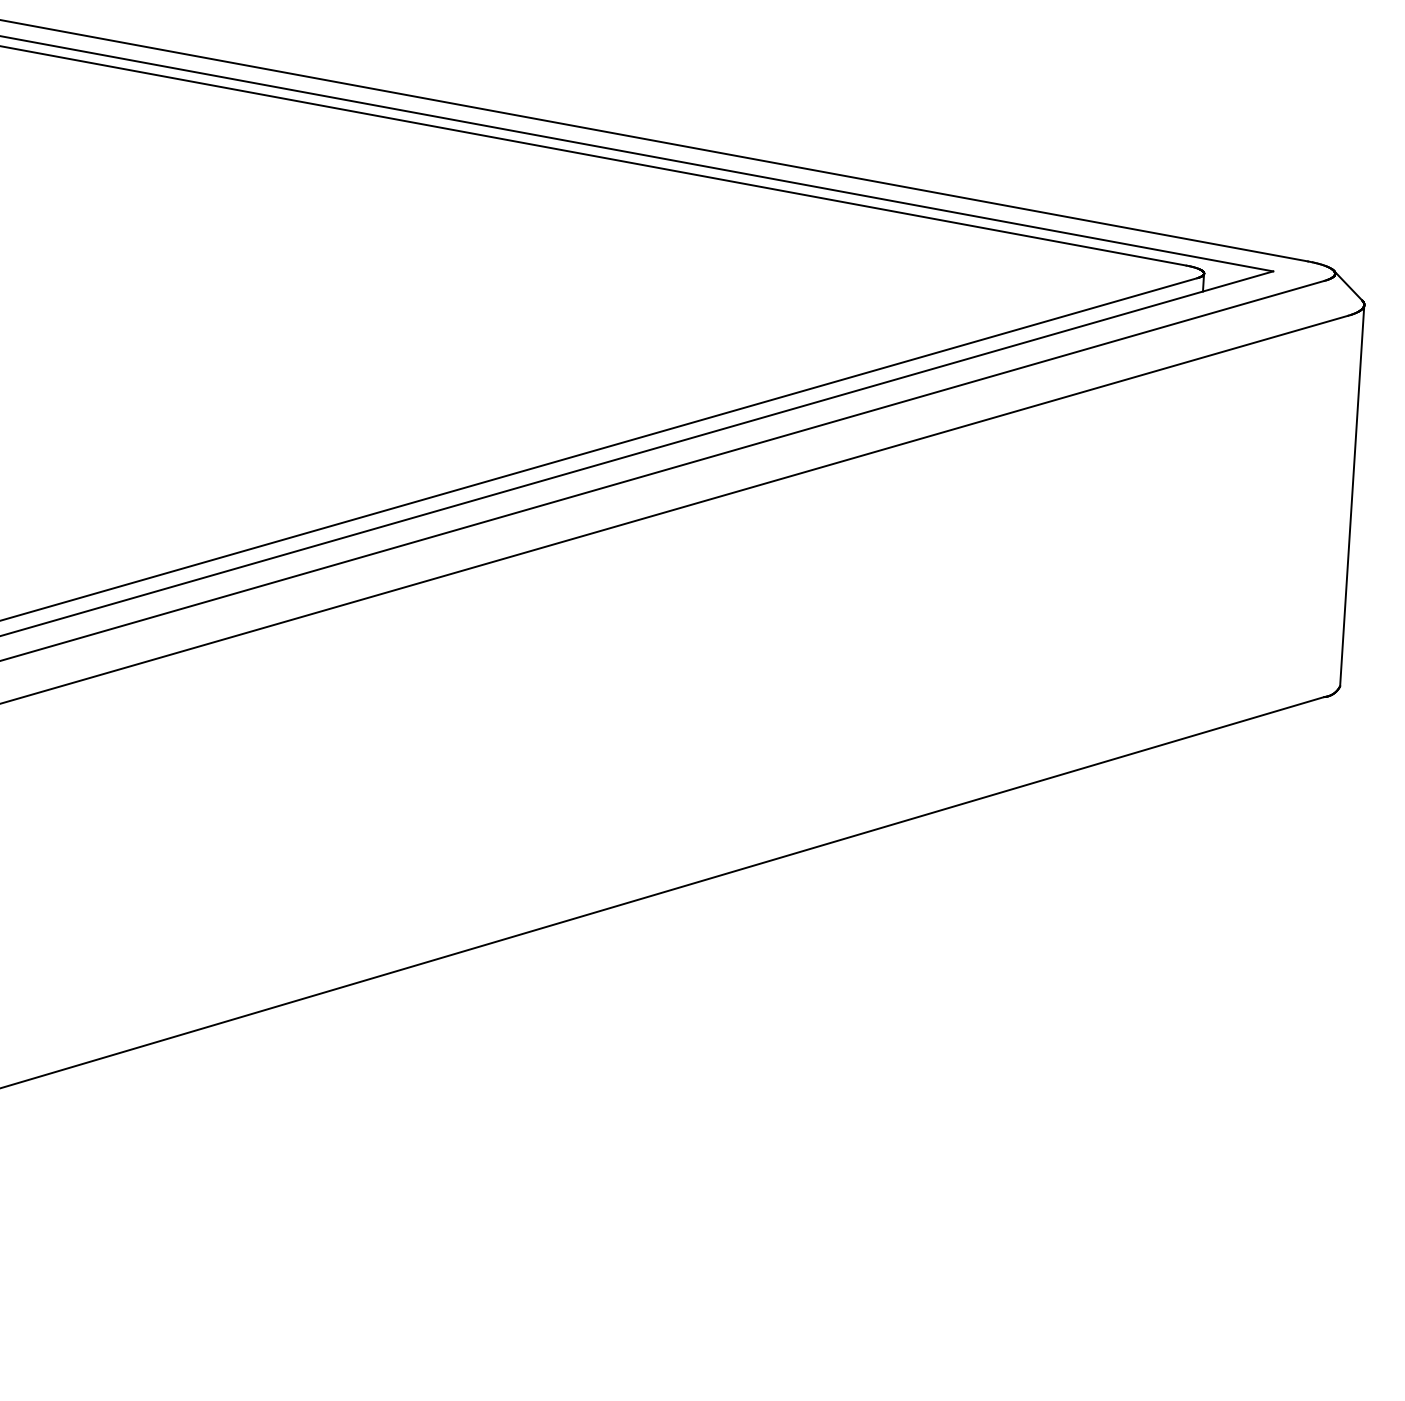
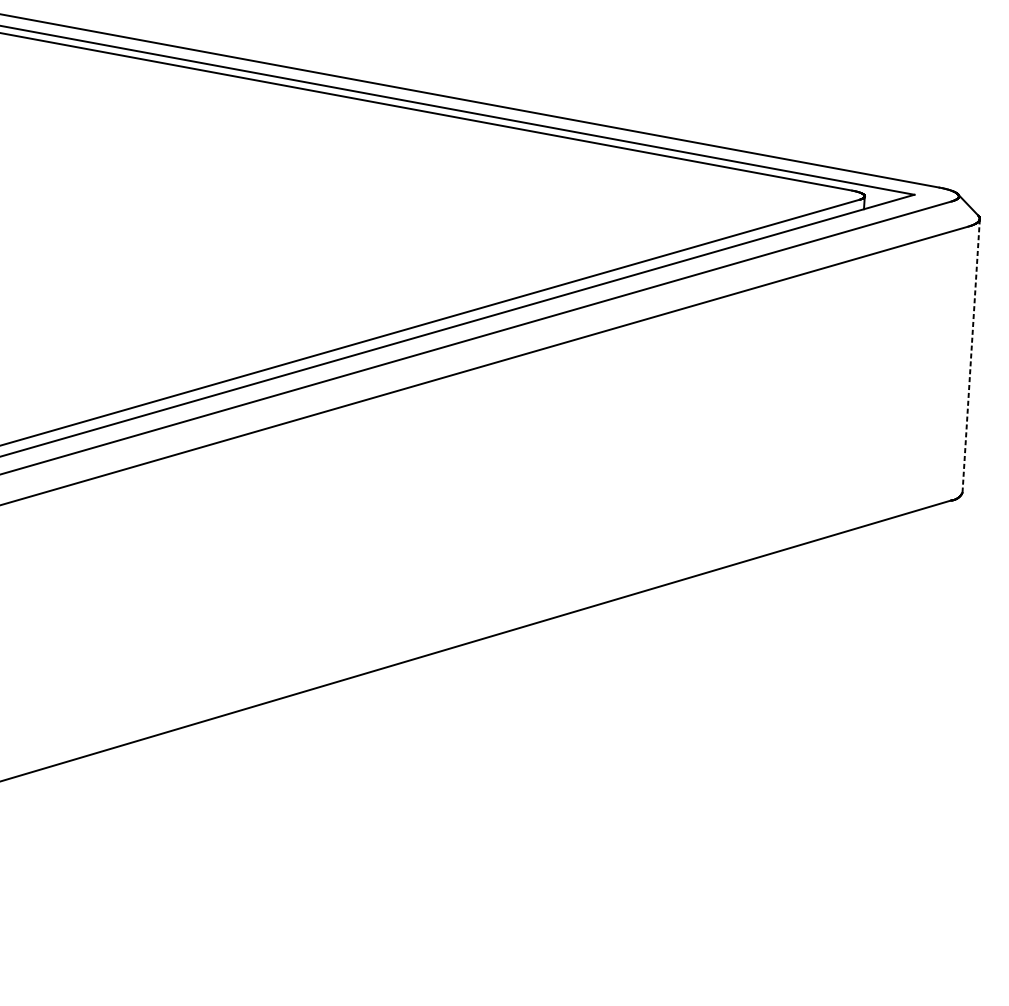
line: (1352, 495) -> (971, 355), solid -> dashed

